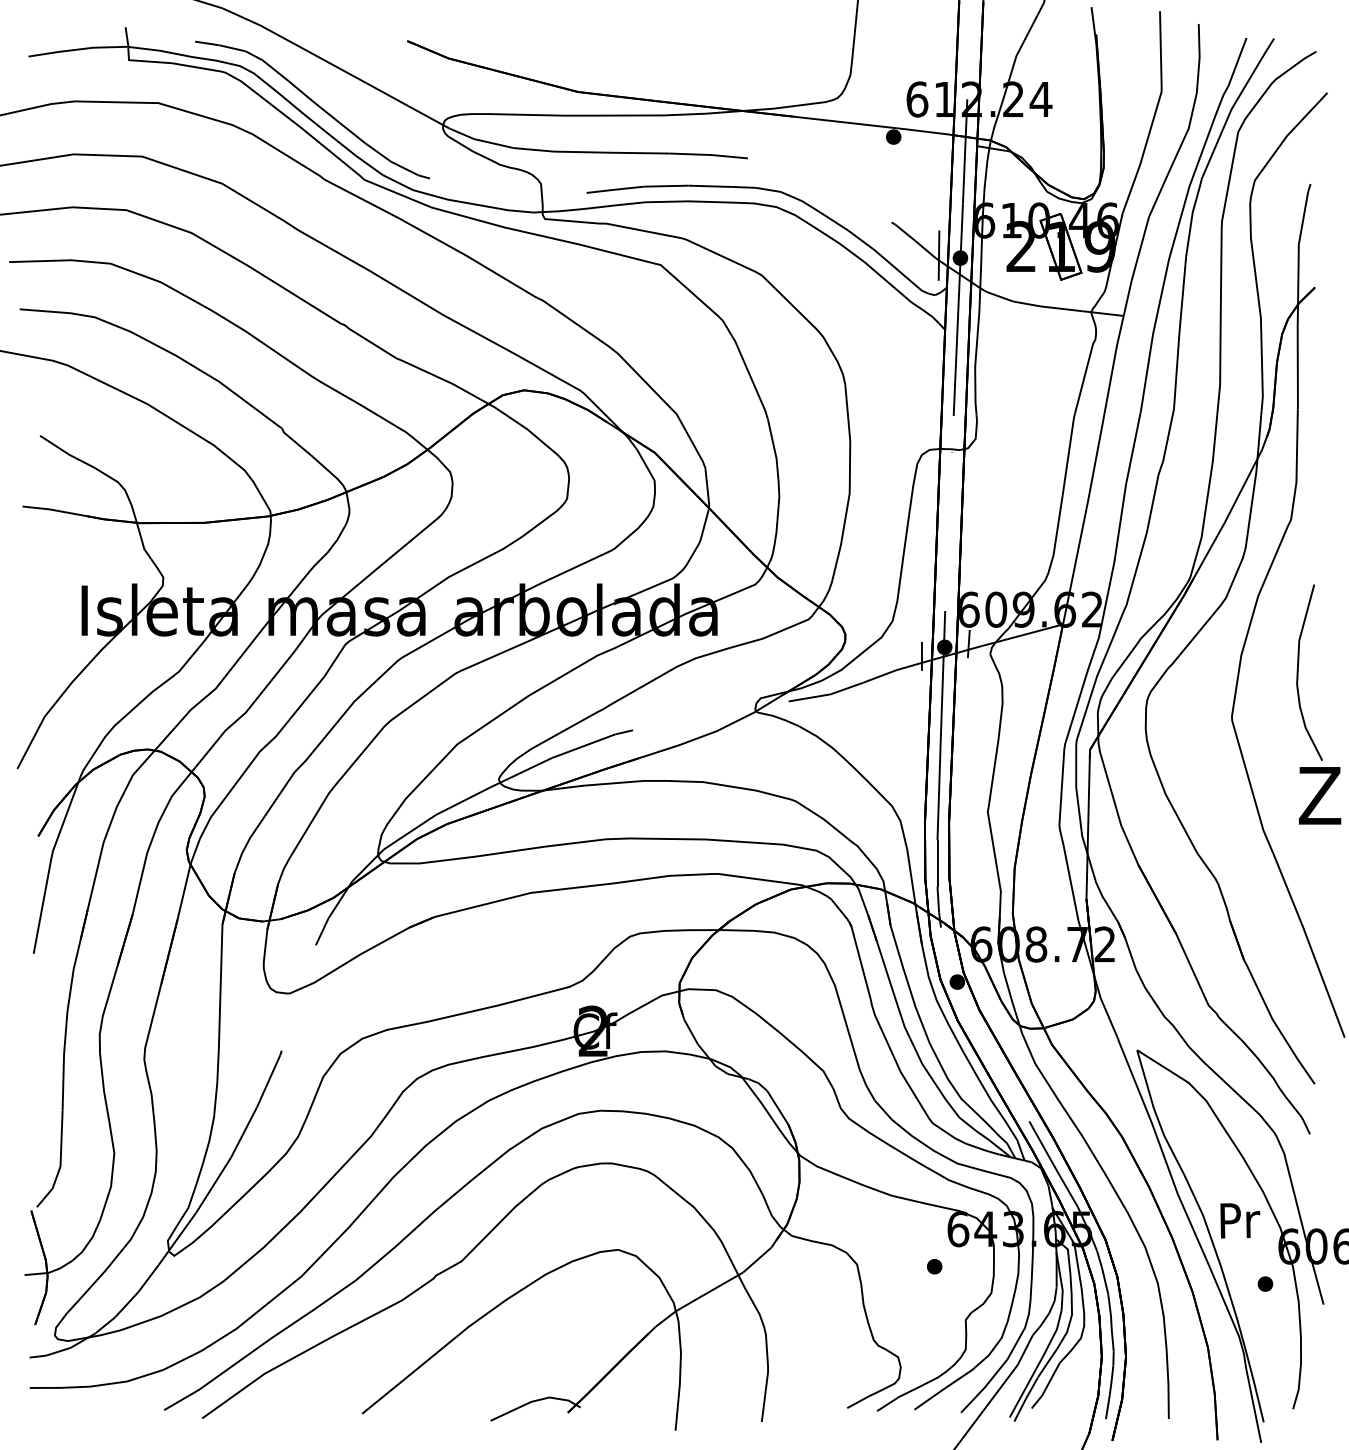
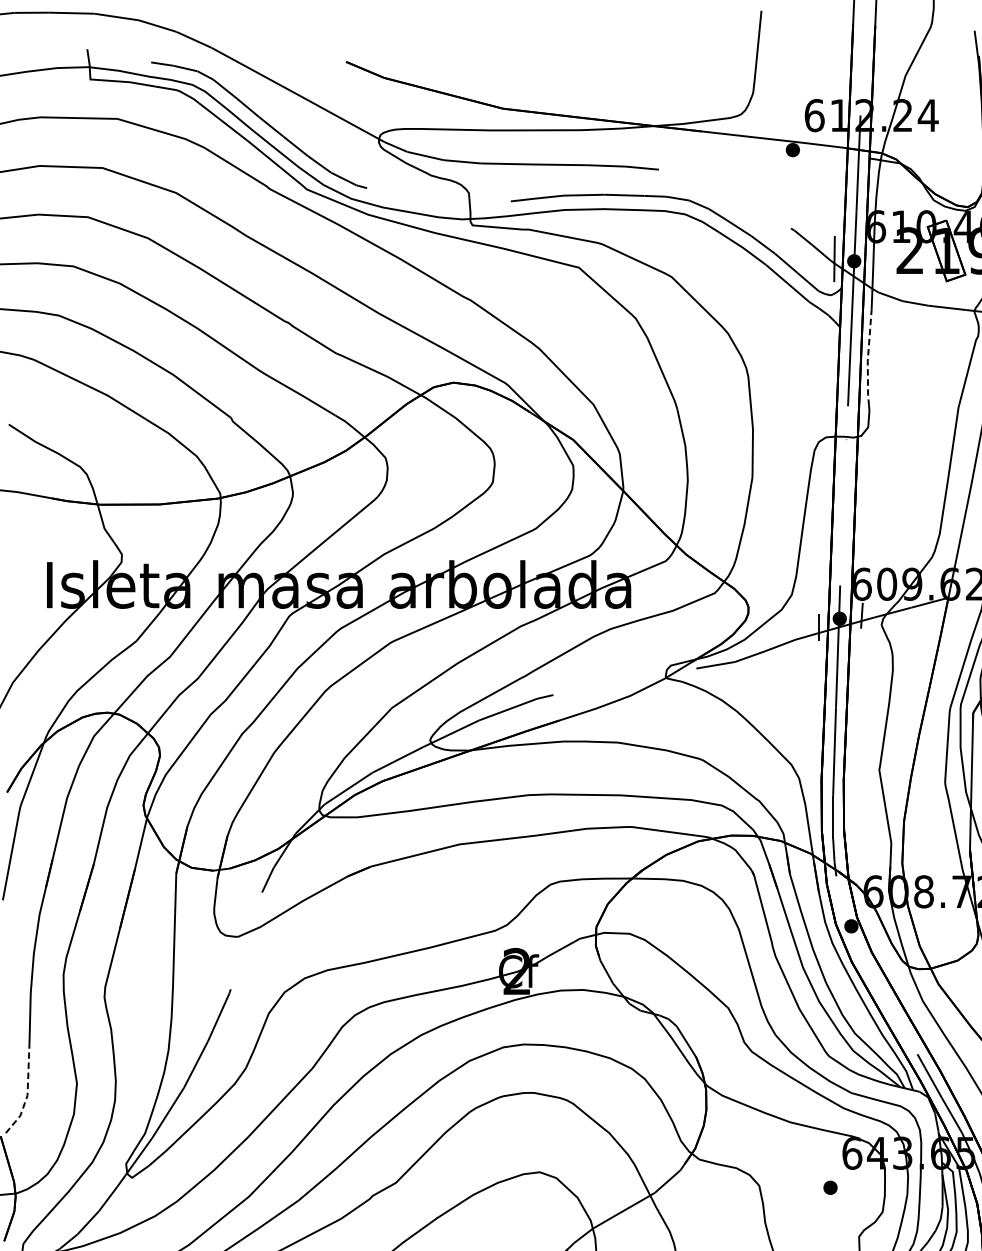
line: (975, 364) -> (868, 359), solid -> dashed
line: (60, 1163) -> (27, 1092), solid -> dashed

